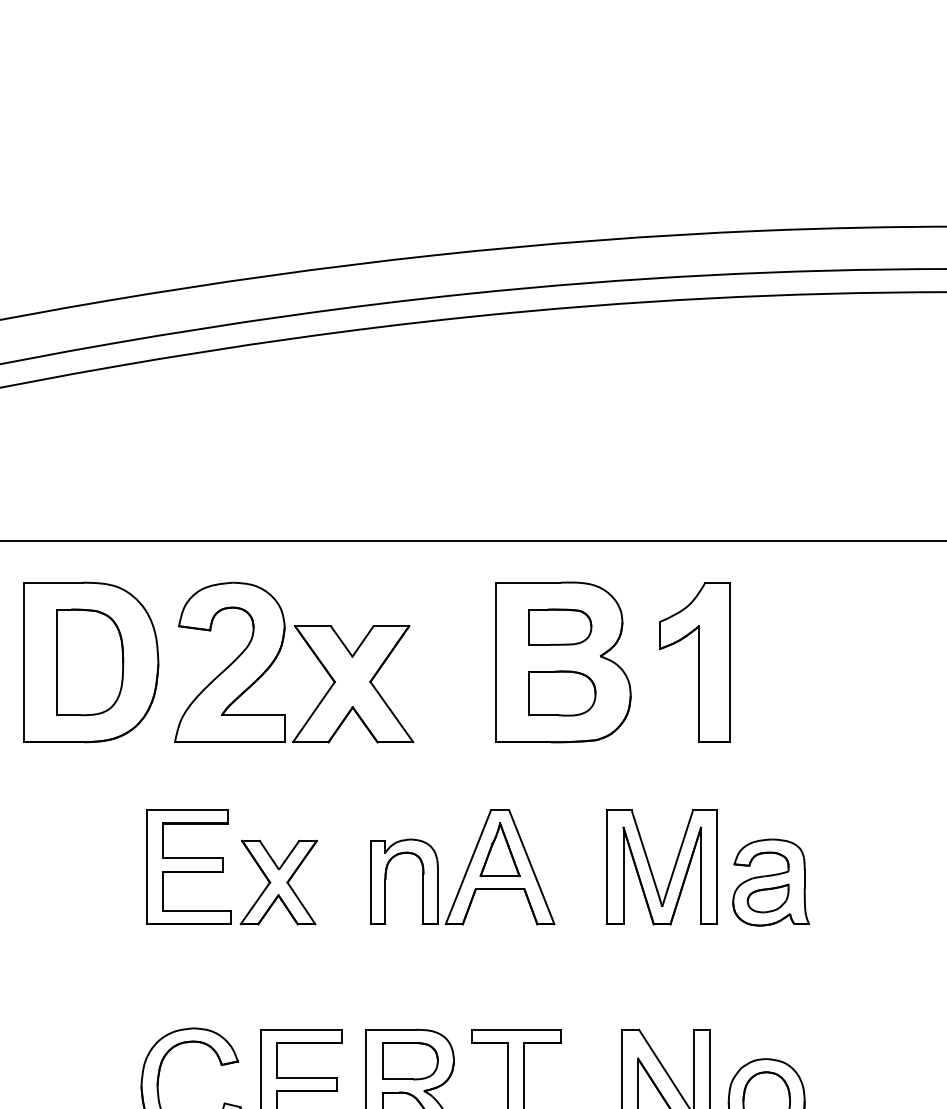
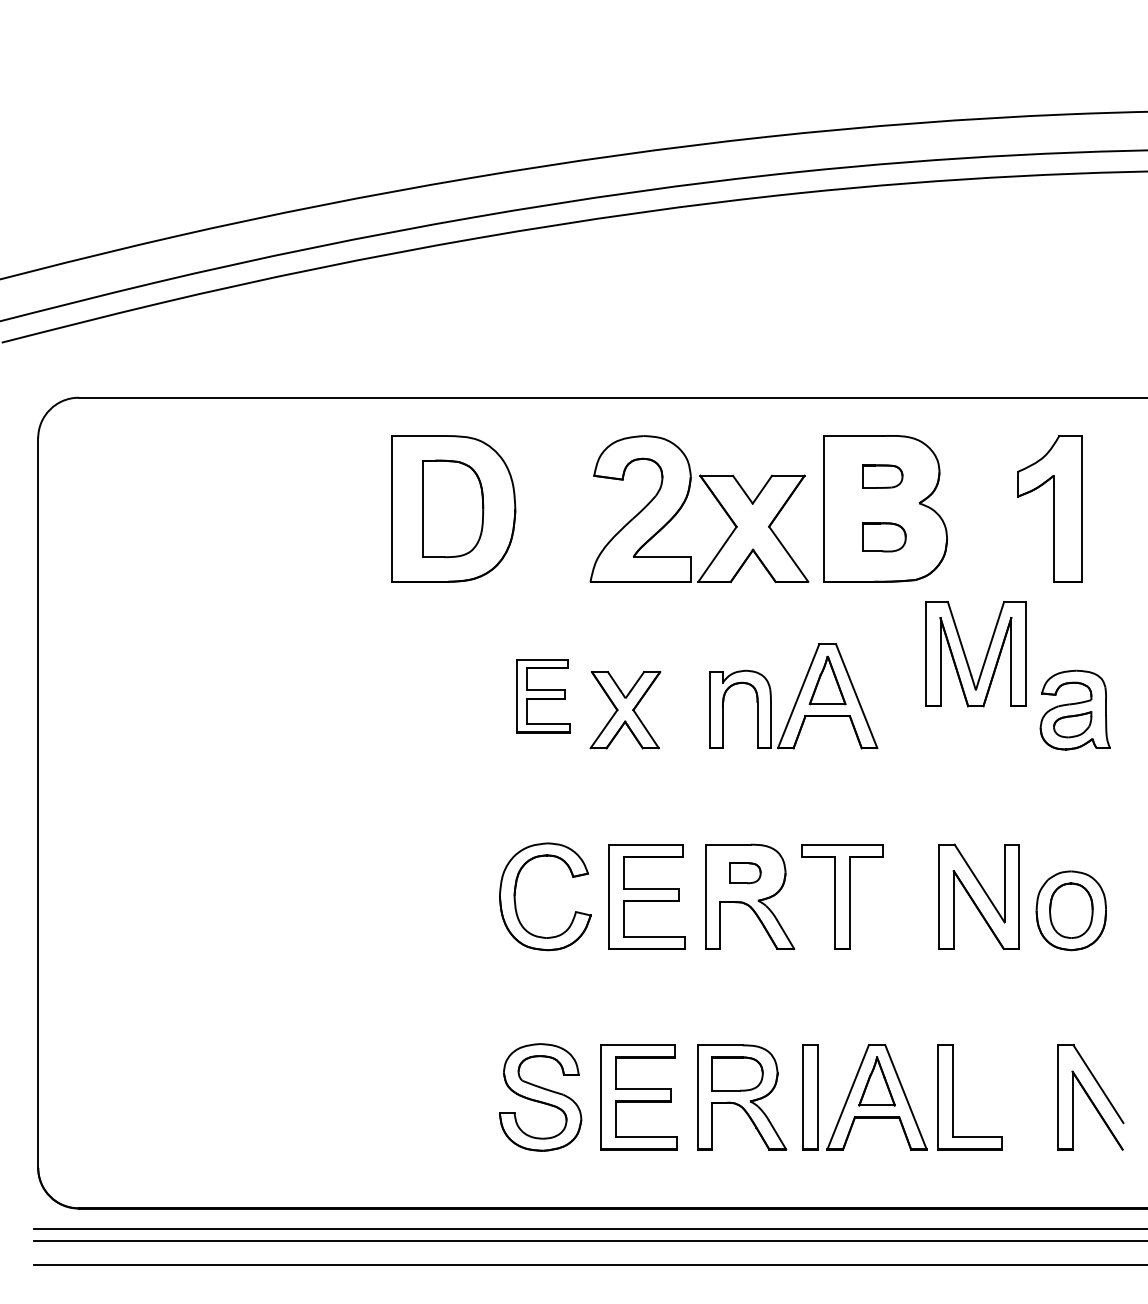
part: (560, 626) -> (882, 476), size x0.7
part: (278, 655) -> (685, 502), moved
part: (694, 661) -> (1049, 508), moved
part: (562, 693) -> (884, 537), size x0.7
part: (188, 866) -> (542, 695), size x0.7
part: (651, 869) -> (966, 656), moved
part: (410, 1060) -> (745, 872), size x0.6

